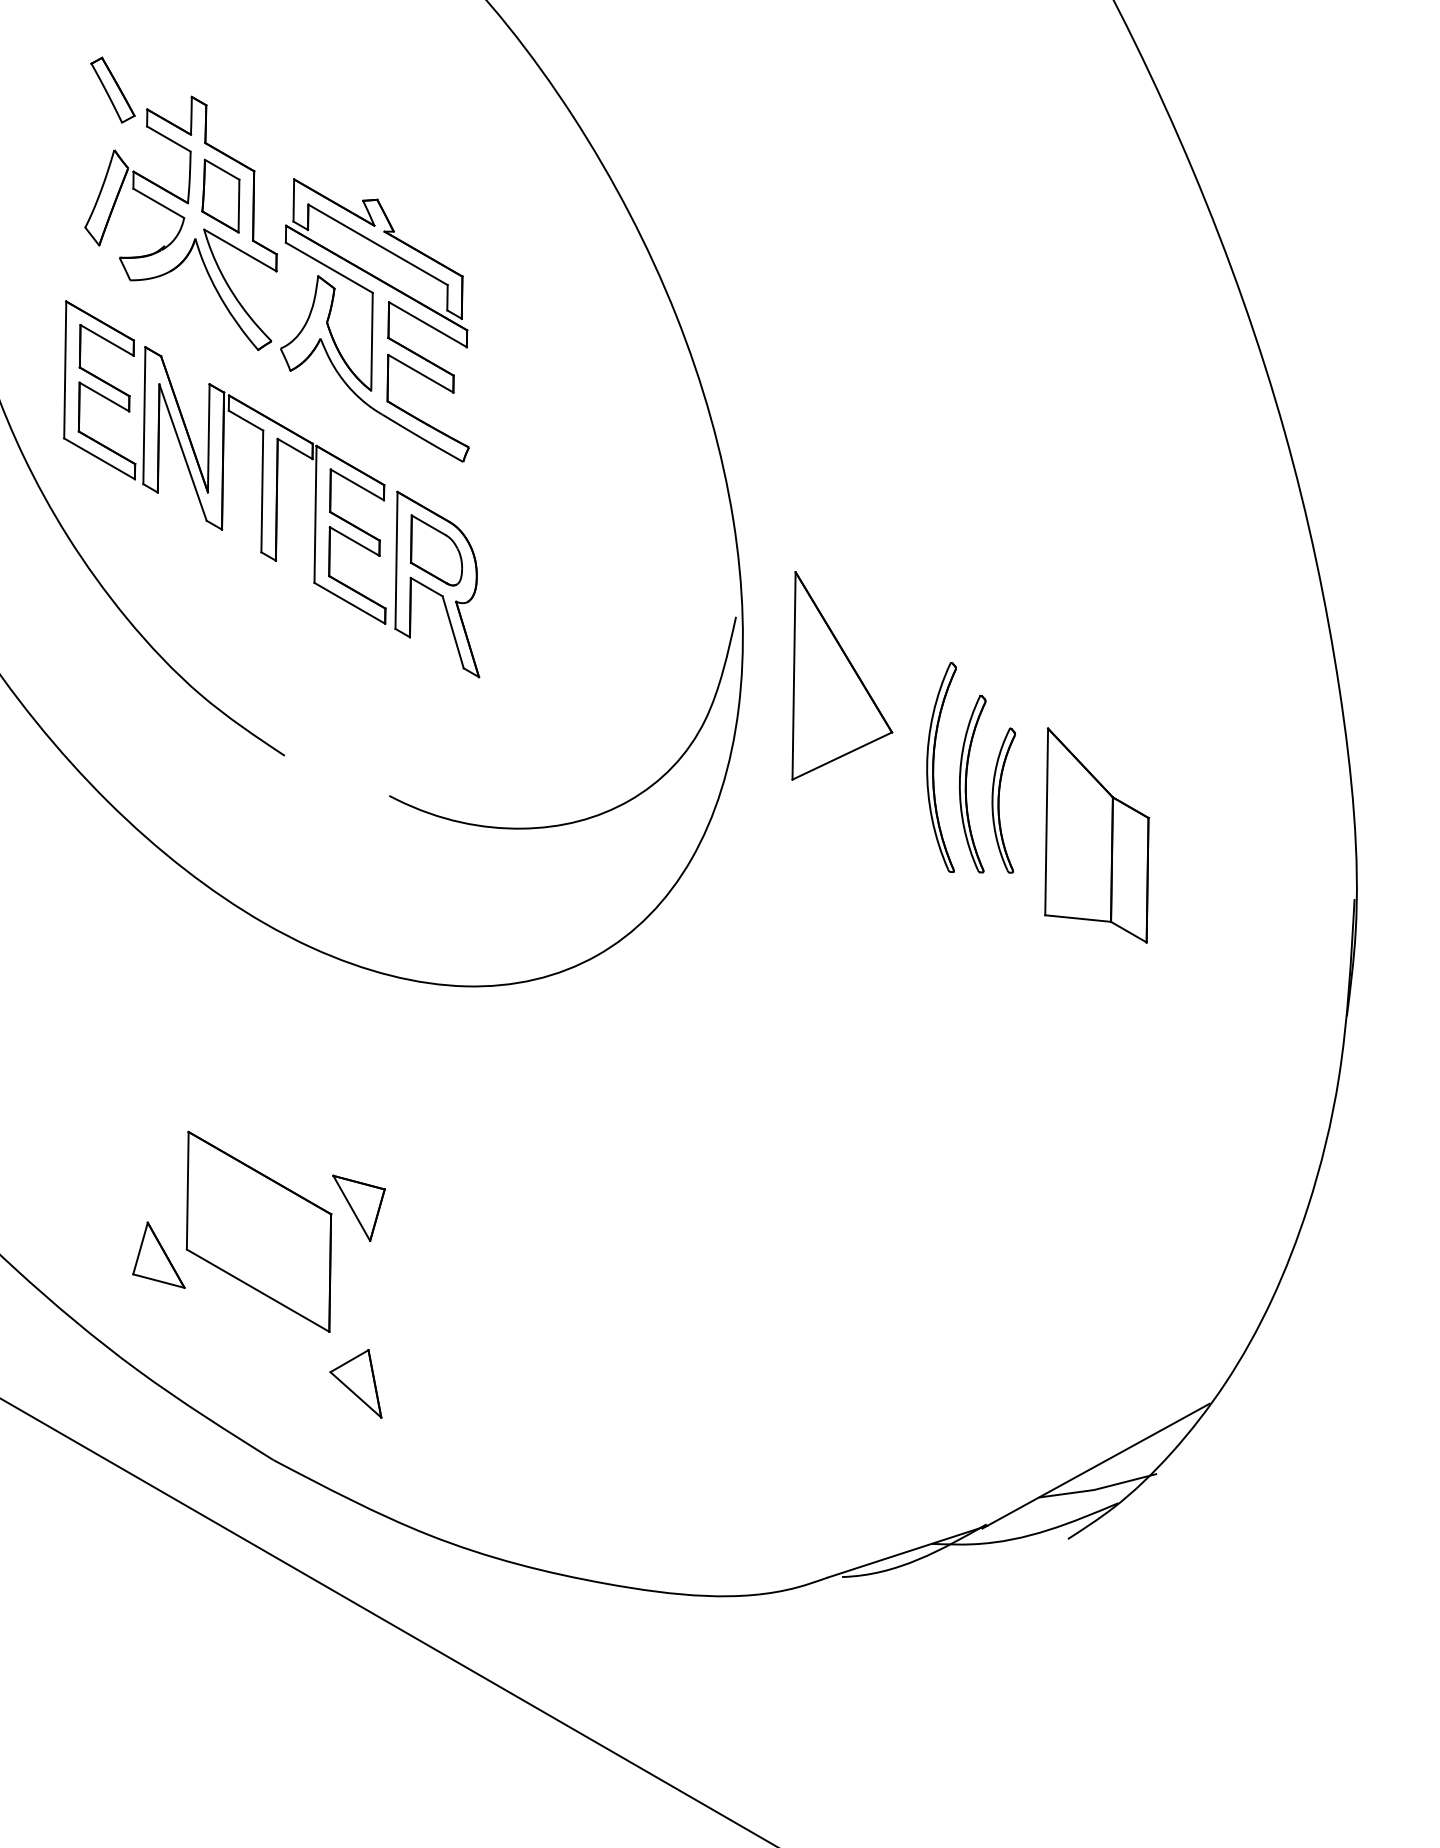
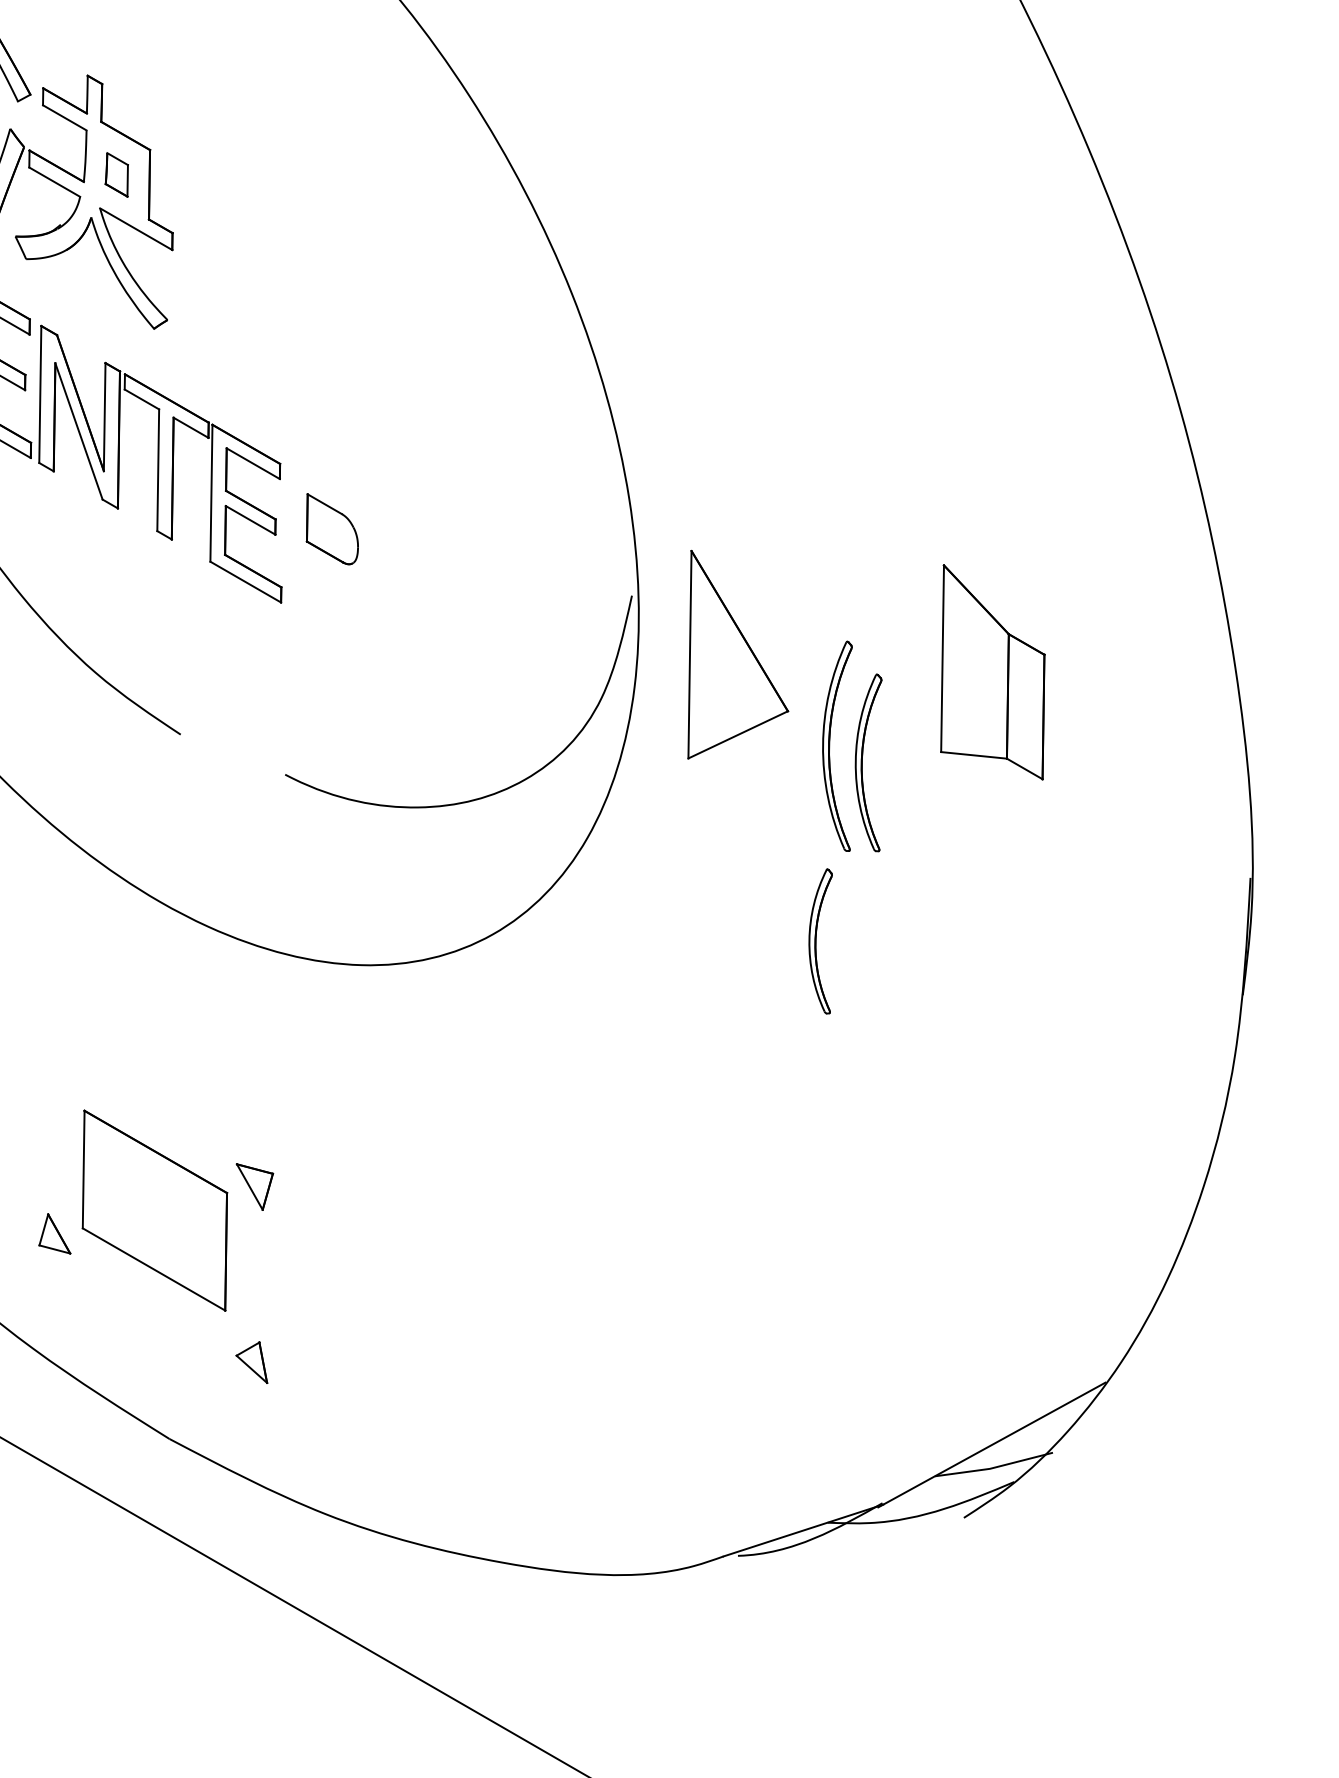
part: (220, 195) -> (116, 174), size x0.6
part: (374, 320) -> (270, 299), removed
part: (437, 584) -> (333, 563), removed
part: (1003, 800) -> (820, 941), moved
part: (1096, 835) -> (992, 672), moved
part: (358, 1207) -> (254, 1186), size x0.7
part: (158, 1254) -> (54, 1233), size x0.6
part: (355, 1383) -> (251, 1362), size x0.6

